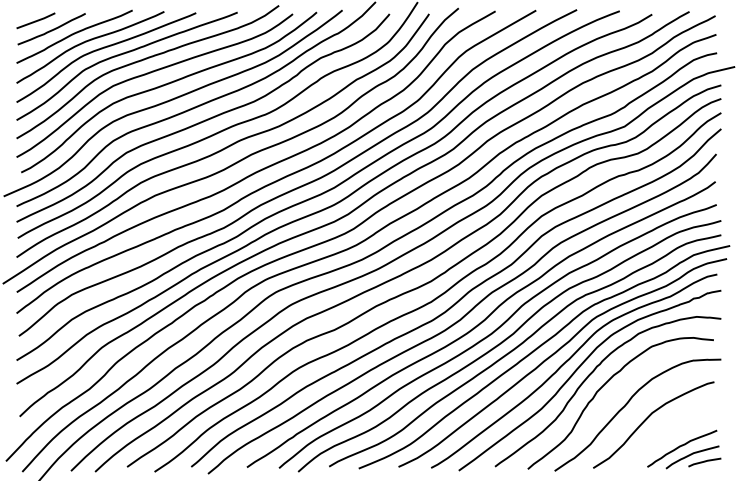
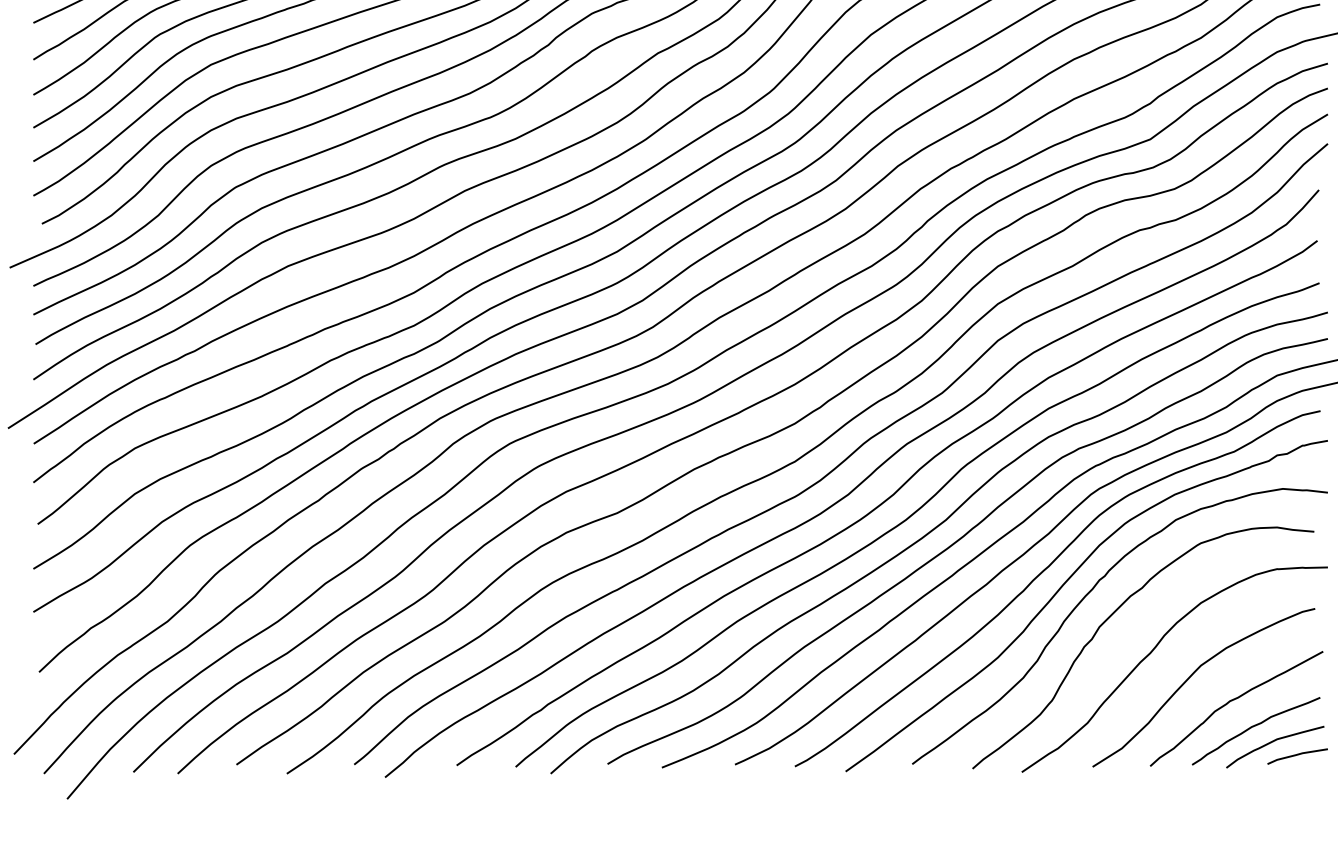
curve: (670, 432) -> (1234, 701), added

